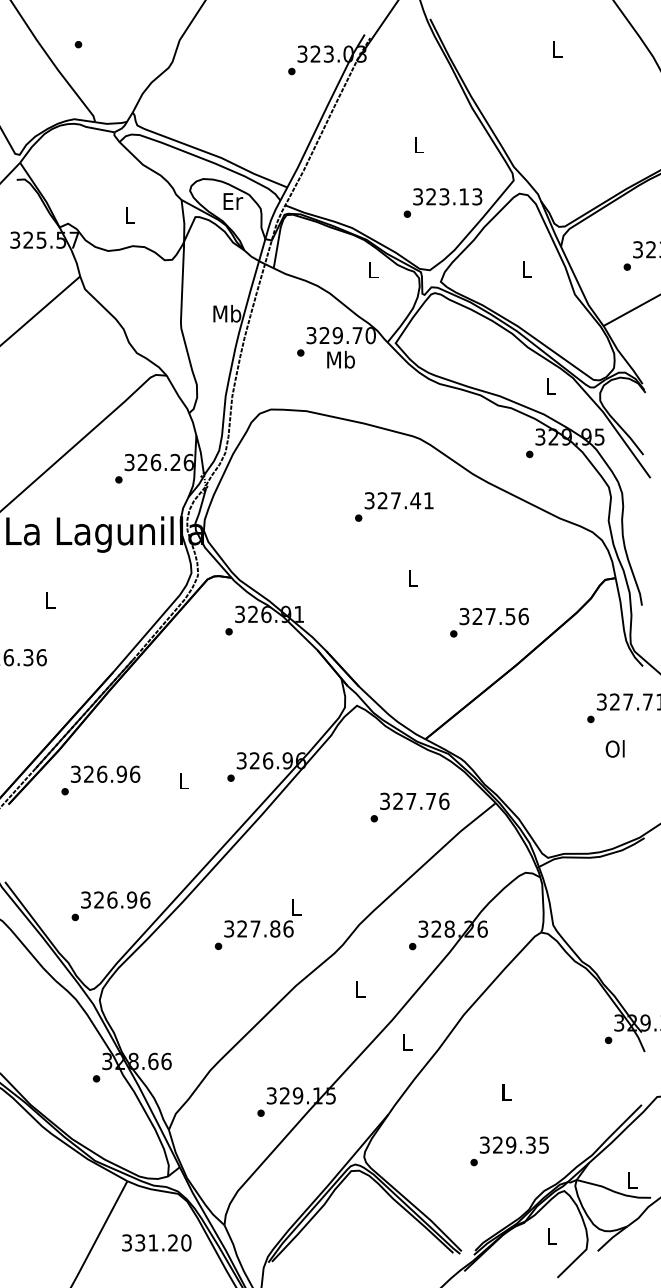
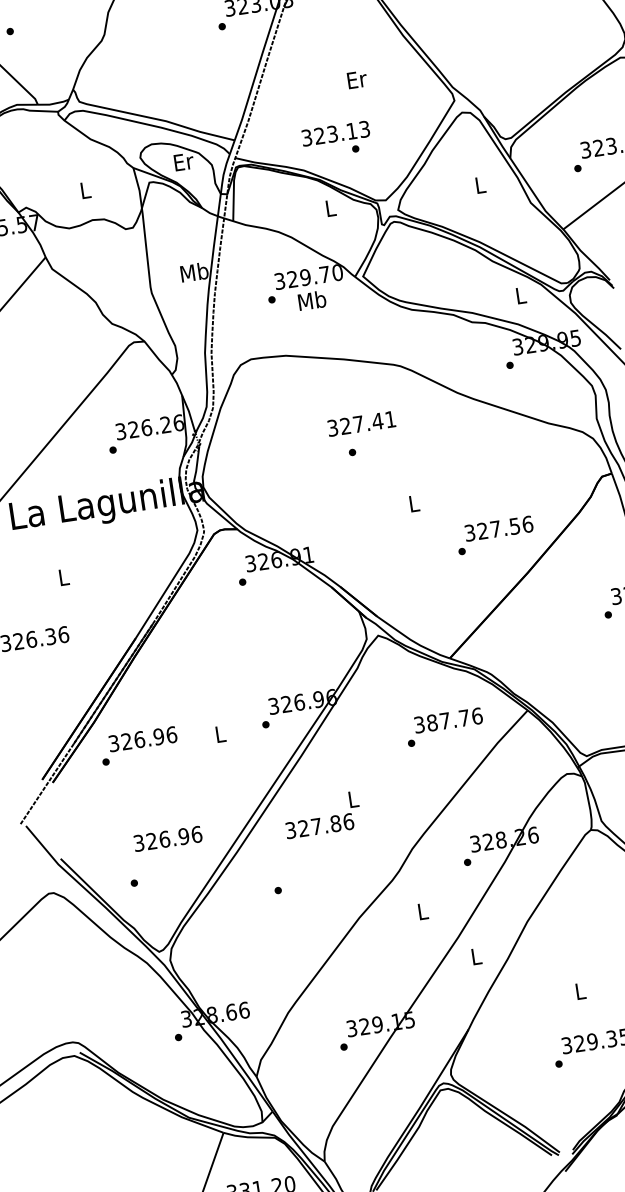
text: (419, 144) -> (357, 79), L -> Er
text: (447, 196) -> (335, 133), moved
text: (398, 500) -> (360, 423), moved
text: (398, 800) -> (432, 722), 327.76 -> 387.76
text: (115, 899) -> (167, 838), moved
text: (262, 918) -> (321, 815), moved

